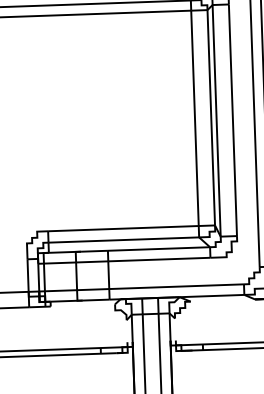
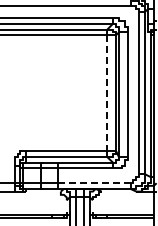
line: (195, 119) -> (107, 93), solid -> dashed
line: (176, 287) -> (94, 183), solid -> dashed

